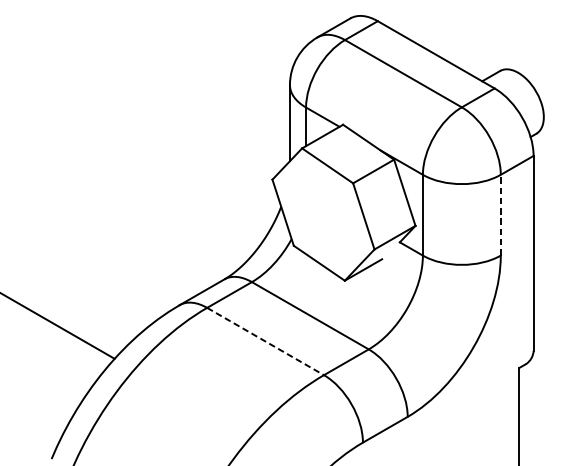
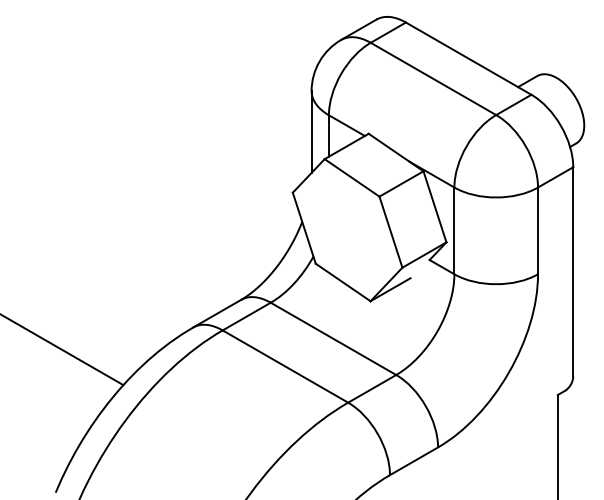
line: (501, 214) -> (538, 230), dashed -> solid
line: (265, 341) -> (285, 366), dashed -> solid

